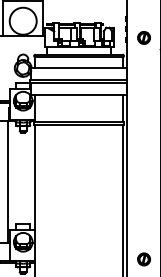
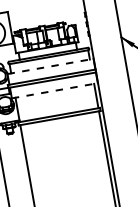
part: (143, 37) -> (103, 28), removed
line: (79, 67) -> (50, 66), solid -> dashed
line: (79, 94) -> (55, 90), solid -> dashed

